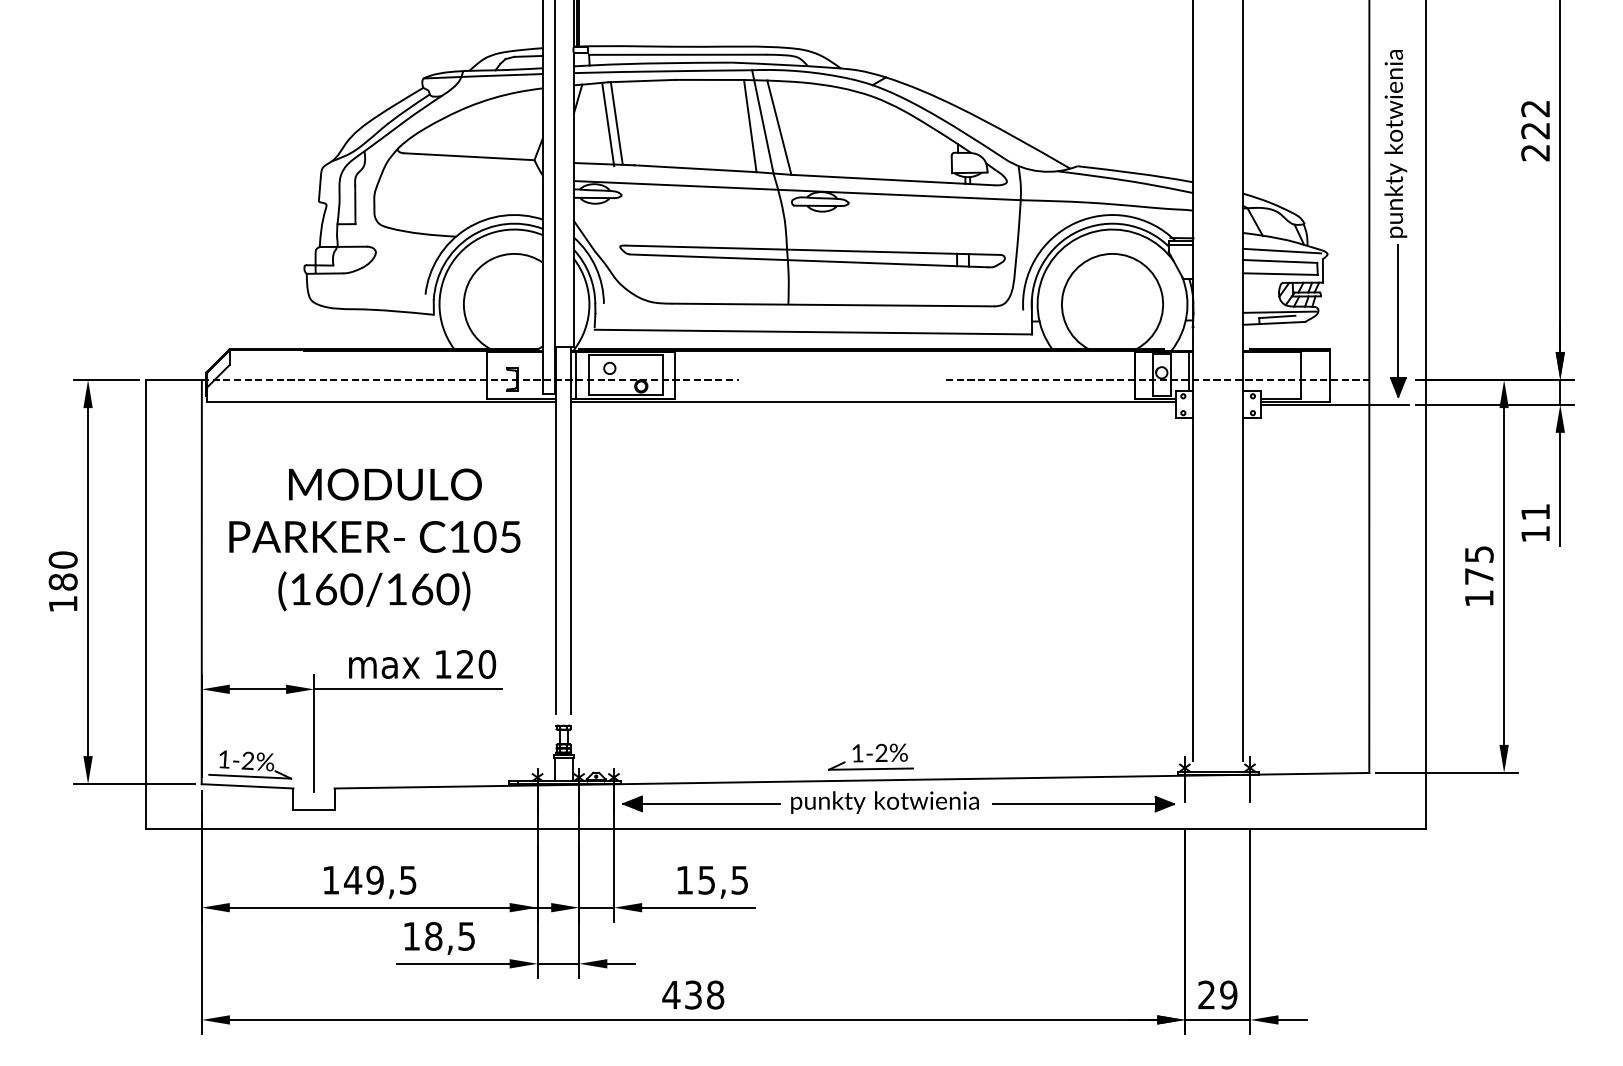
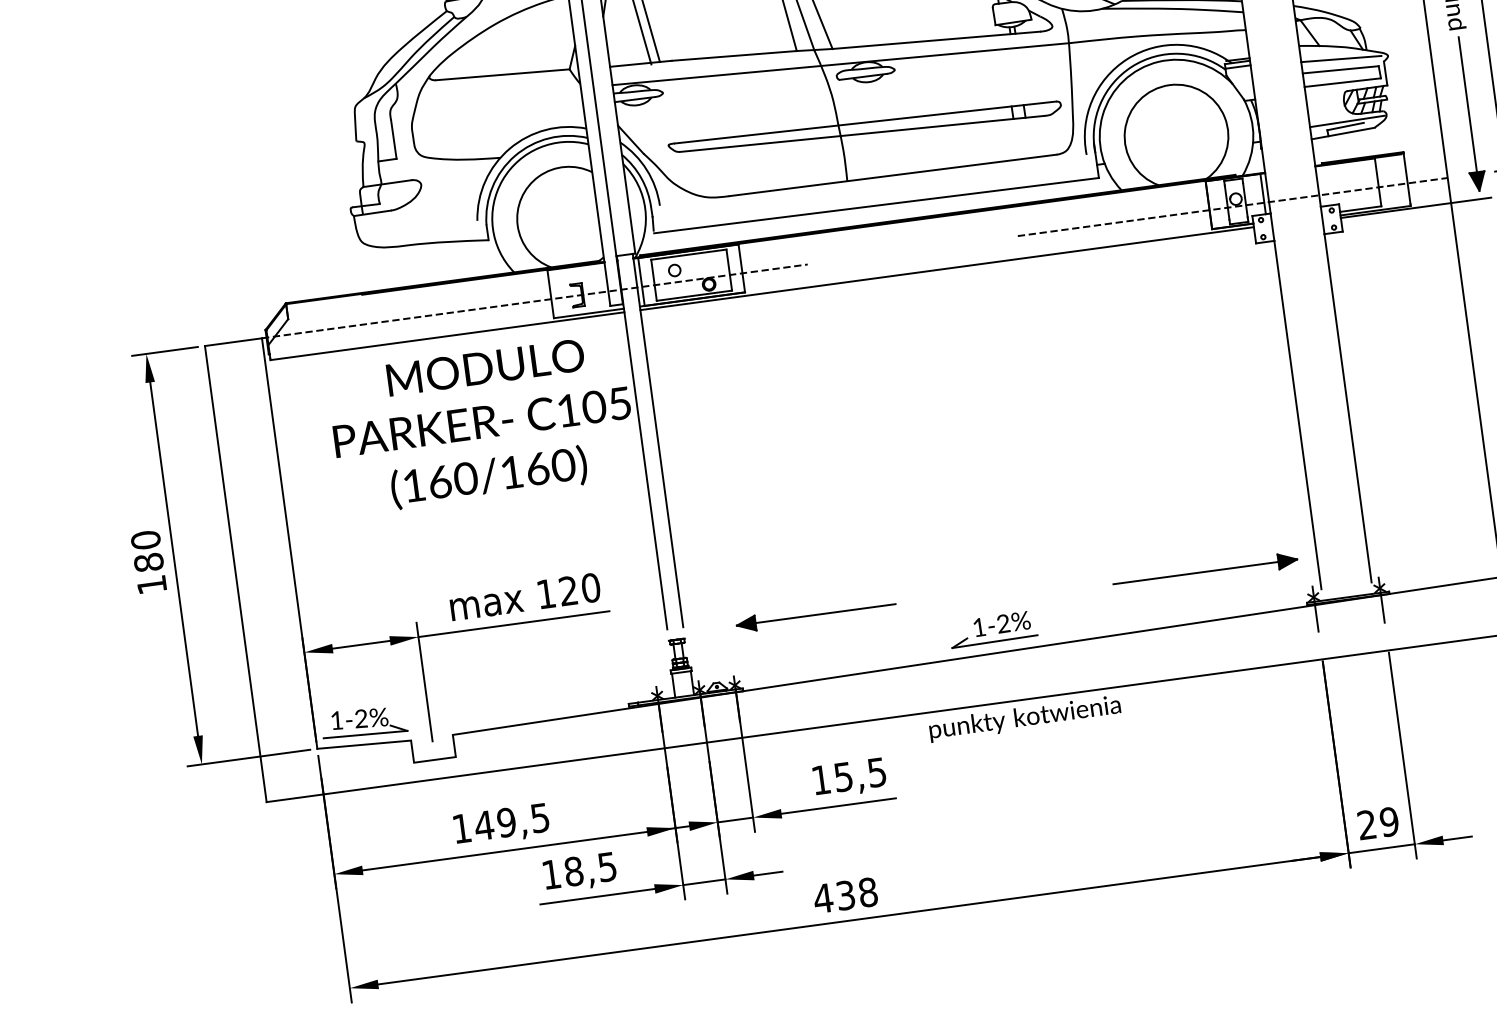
text: (374, 539) -> (482, 424), moved
text: (884, 802) -> (1024, 718), moved
part: (701, 803) -> (816, 614), moved
part: (1083, 803) -> (1205, 571), moved

